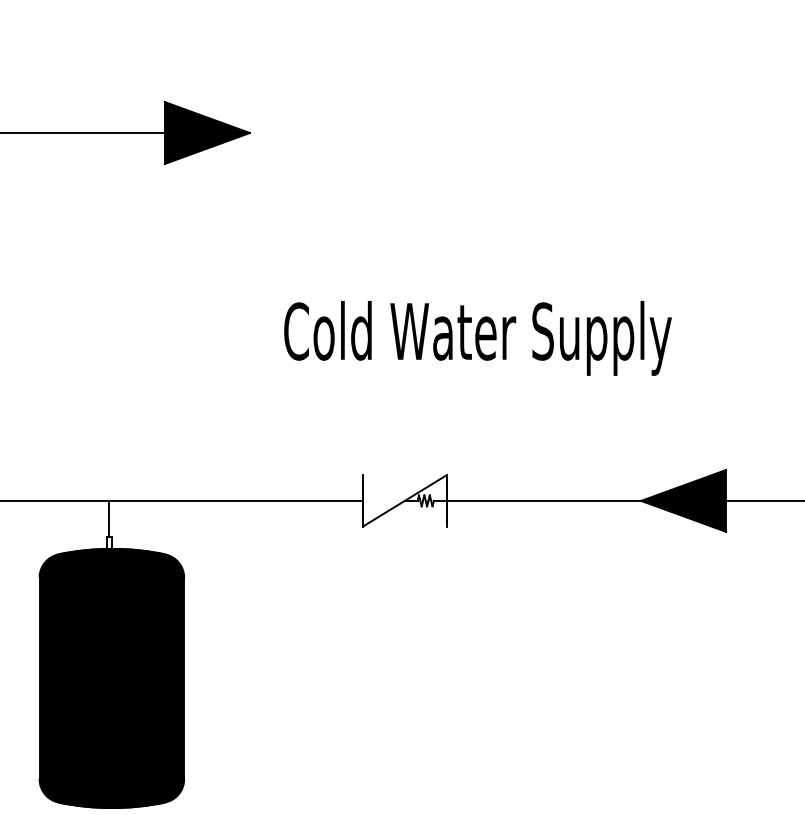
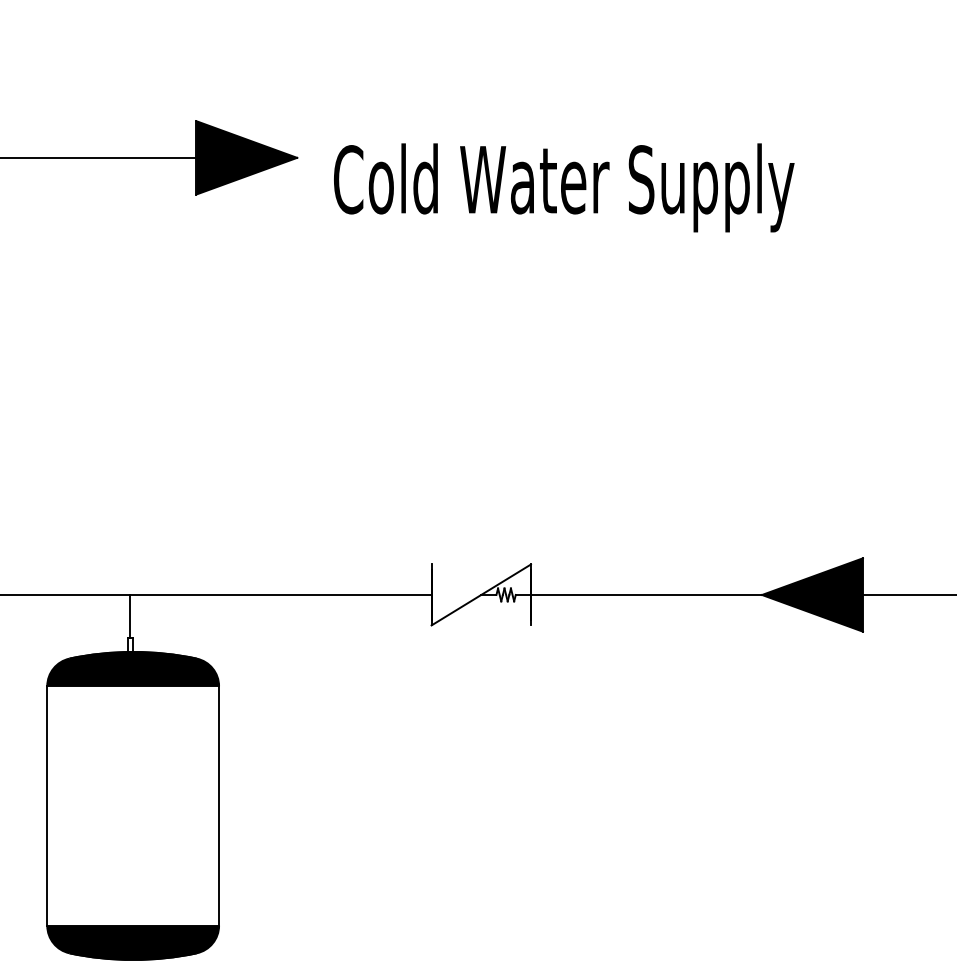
text: (478, 338) -> (564, 187), moved
fill: (112, 678) -> (133, 805), removed

